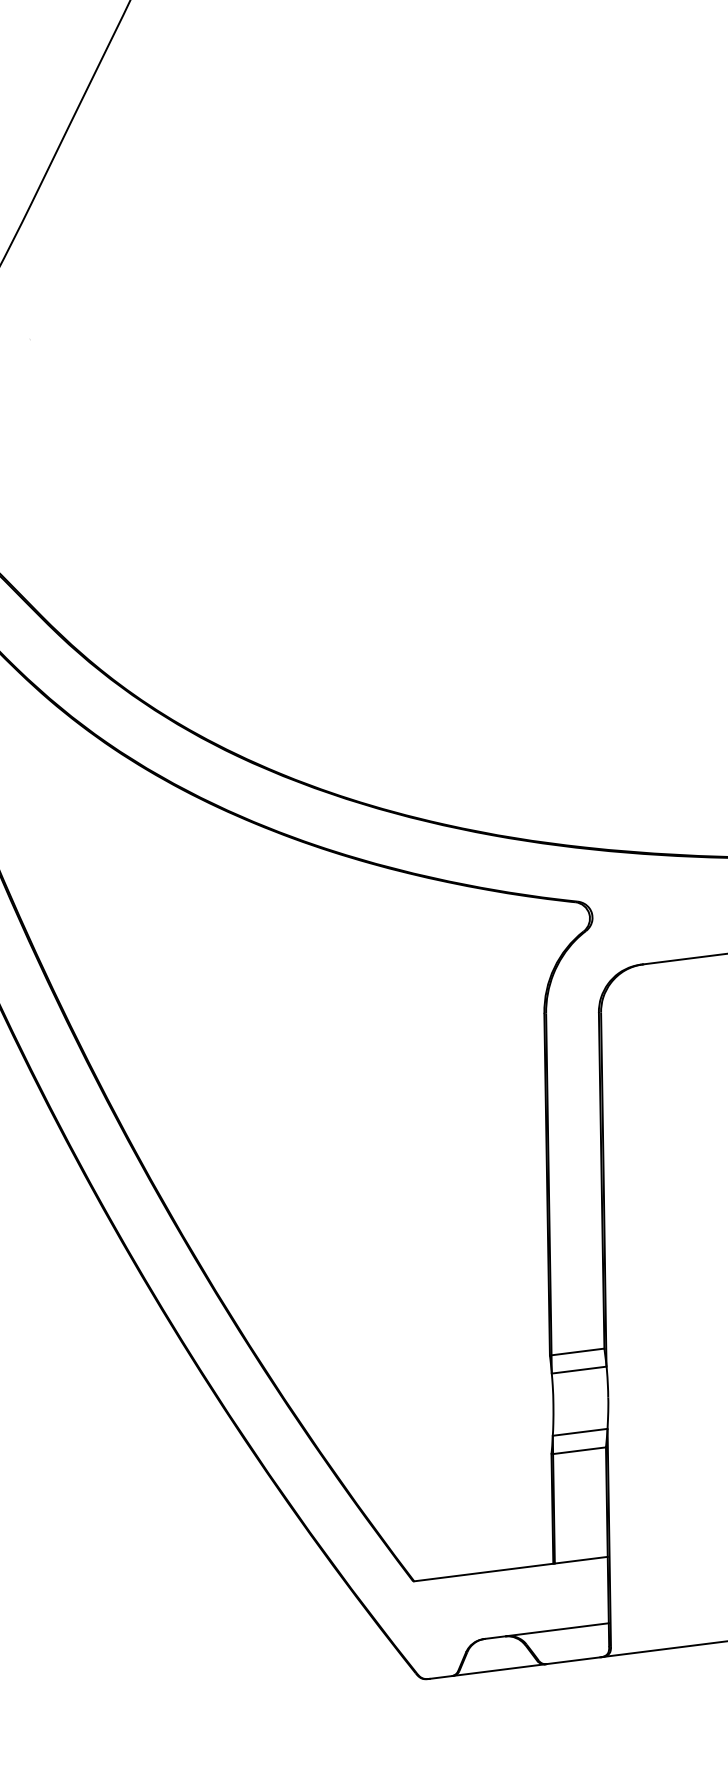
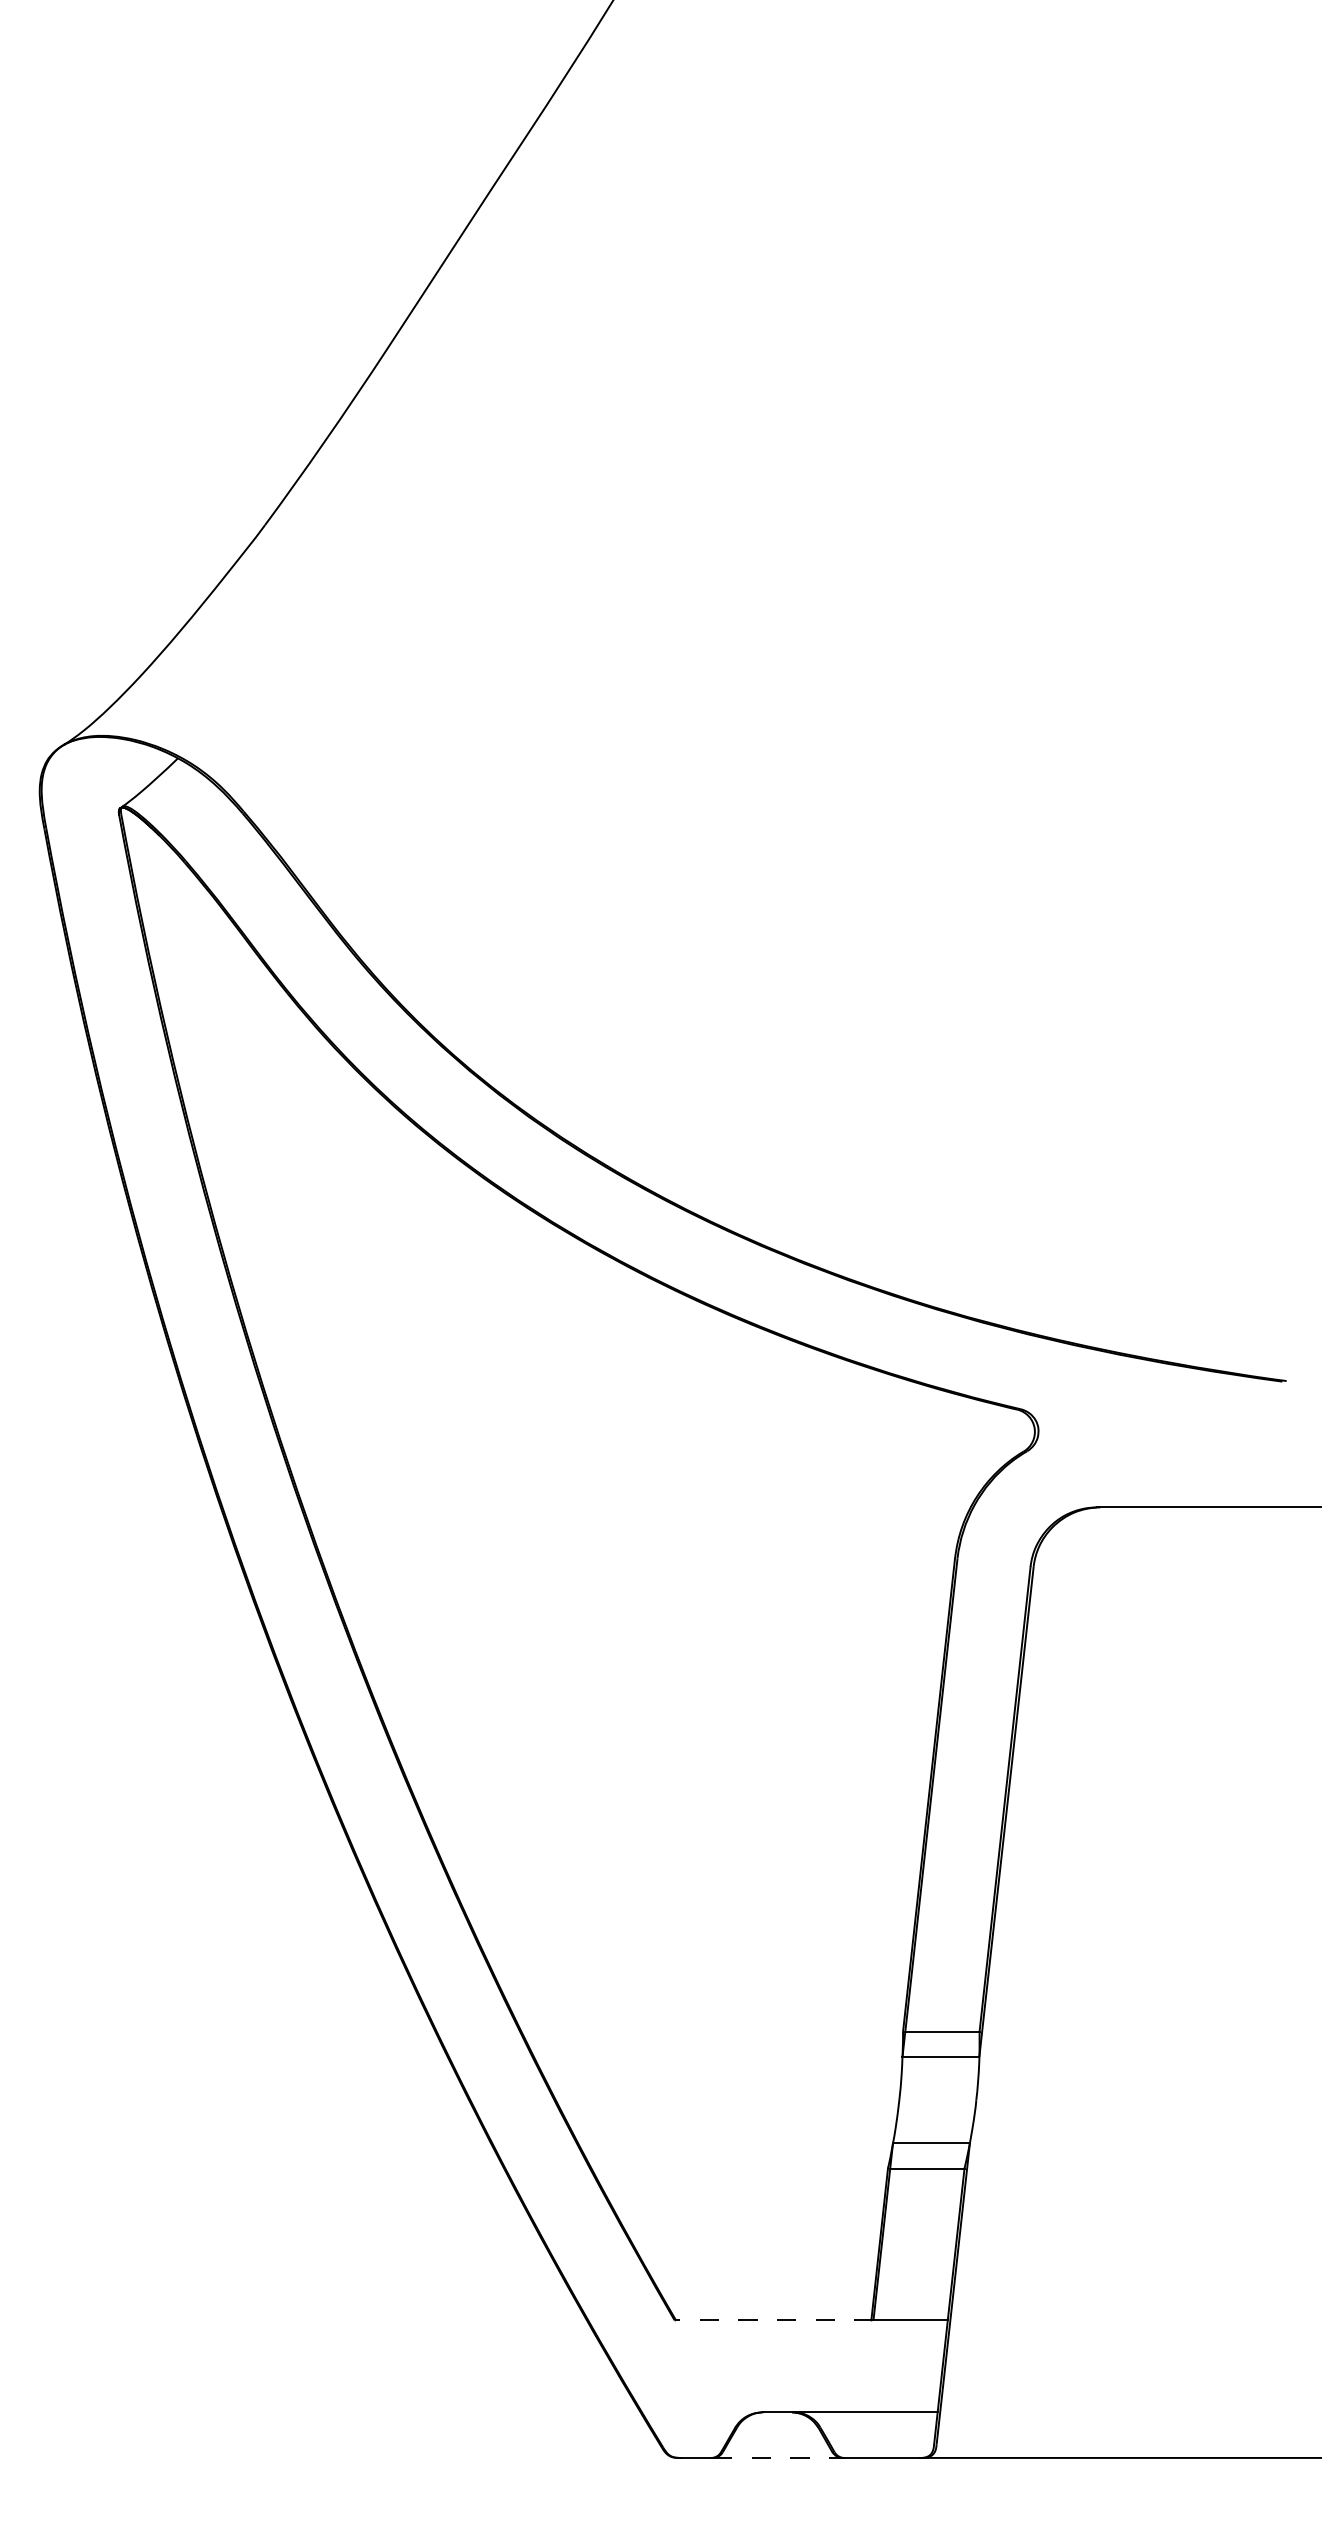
line: (484, 1572) -> (774, 2320), solid -> dashed
line: (498, 1669) -> (777, 2457), solid -> dashed

